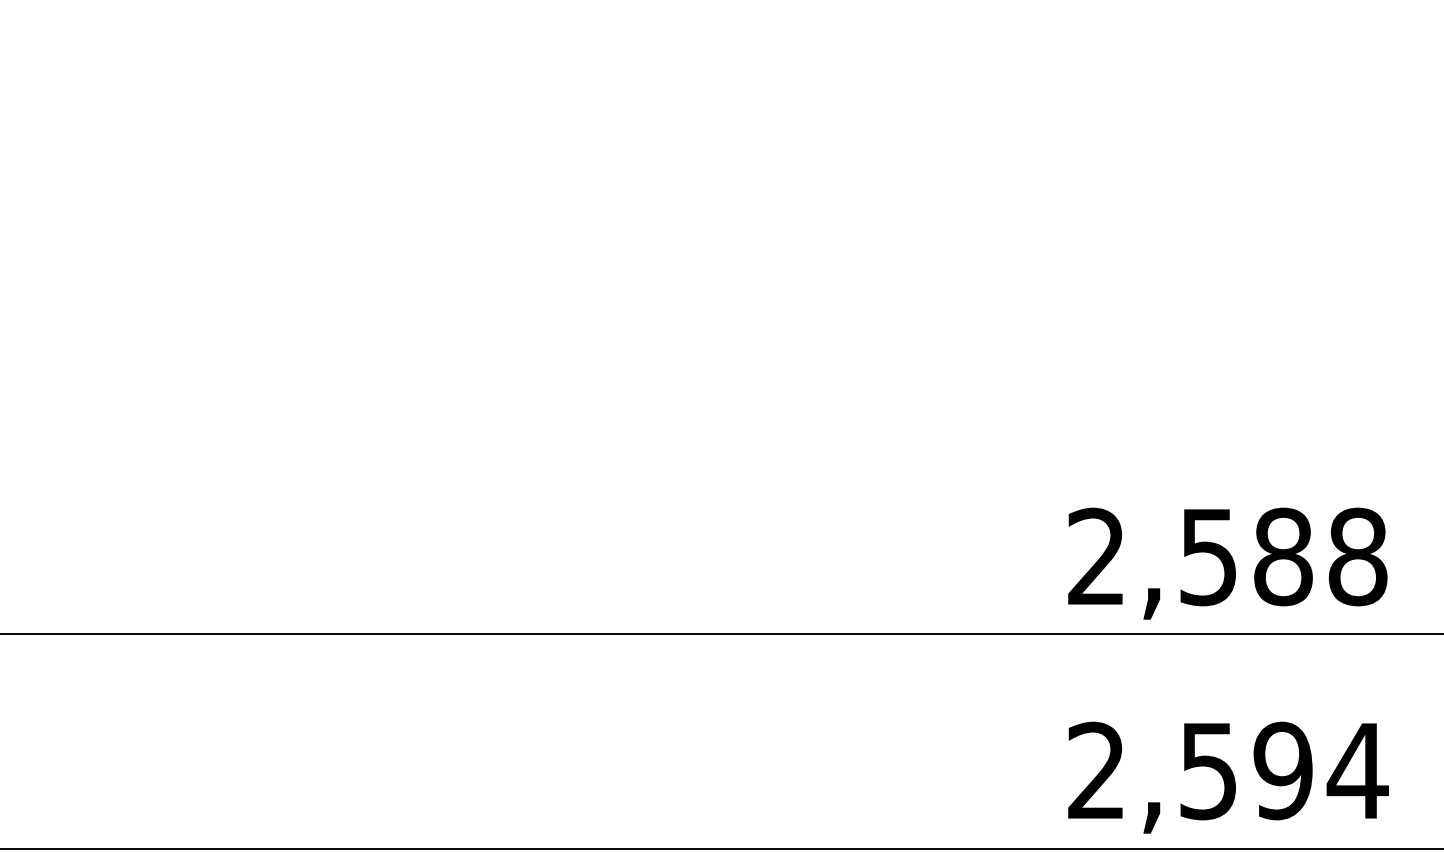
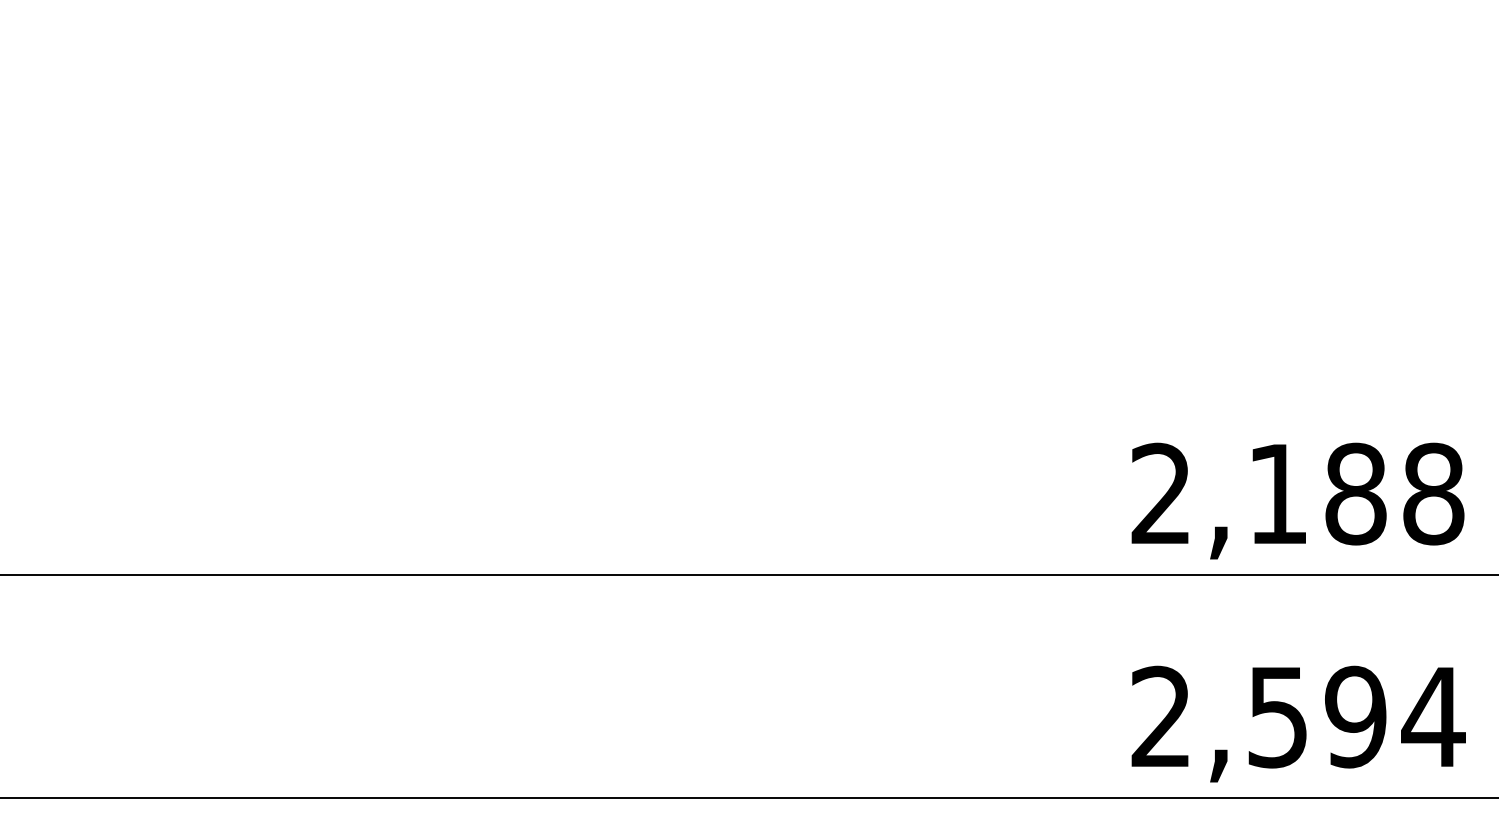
text: (1207, 557) -> (1276, 494), 2,588 -> 2,188

